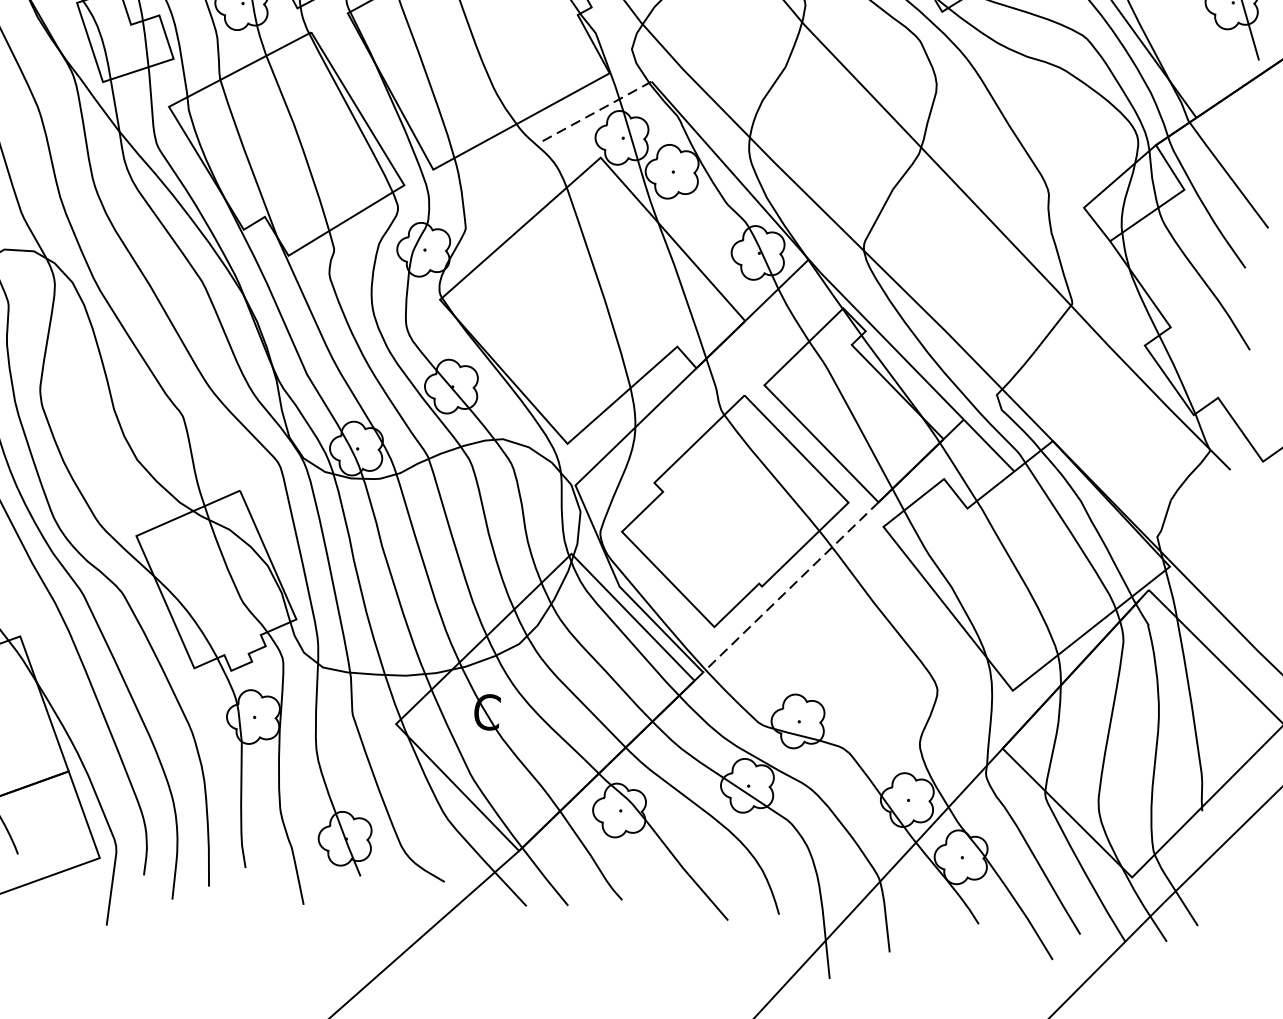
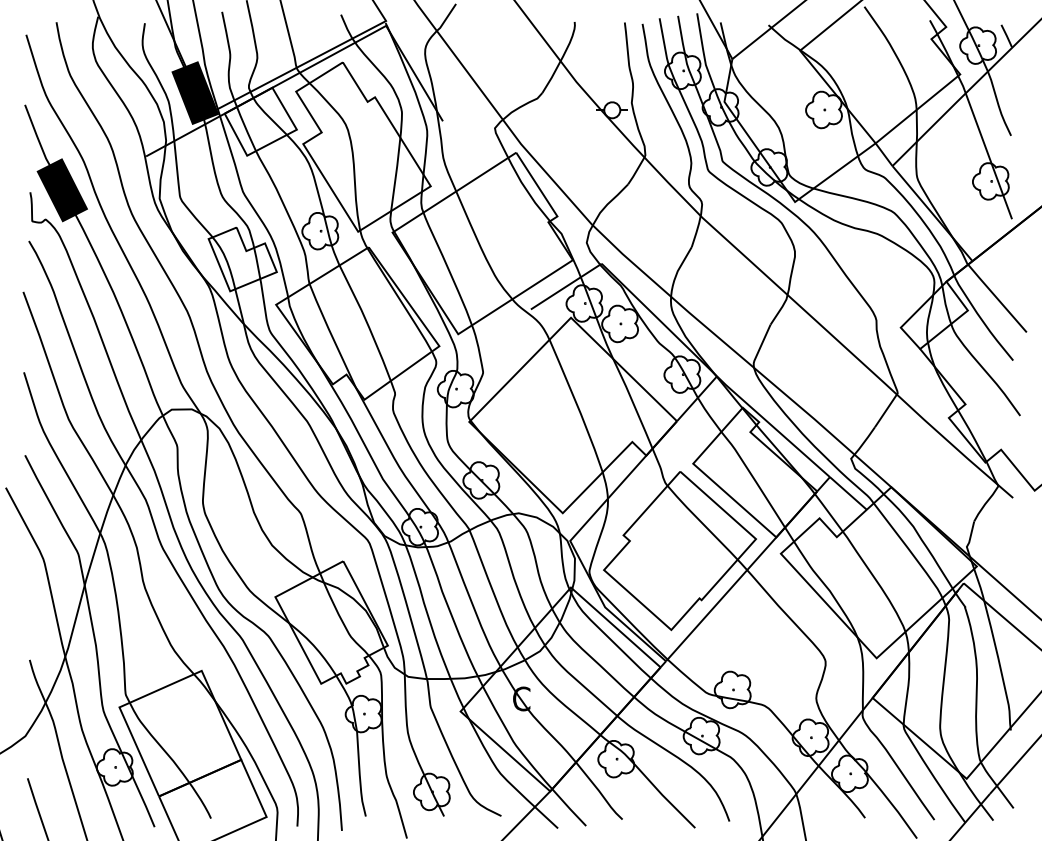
line: (597, 111) -> (566, 286), dashed -> solid
line: (791, 587) -> (721, 599), dashed -> solid

